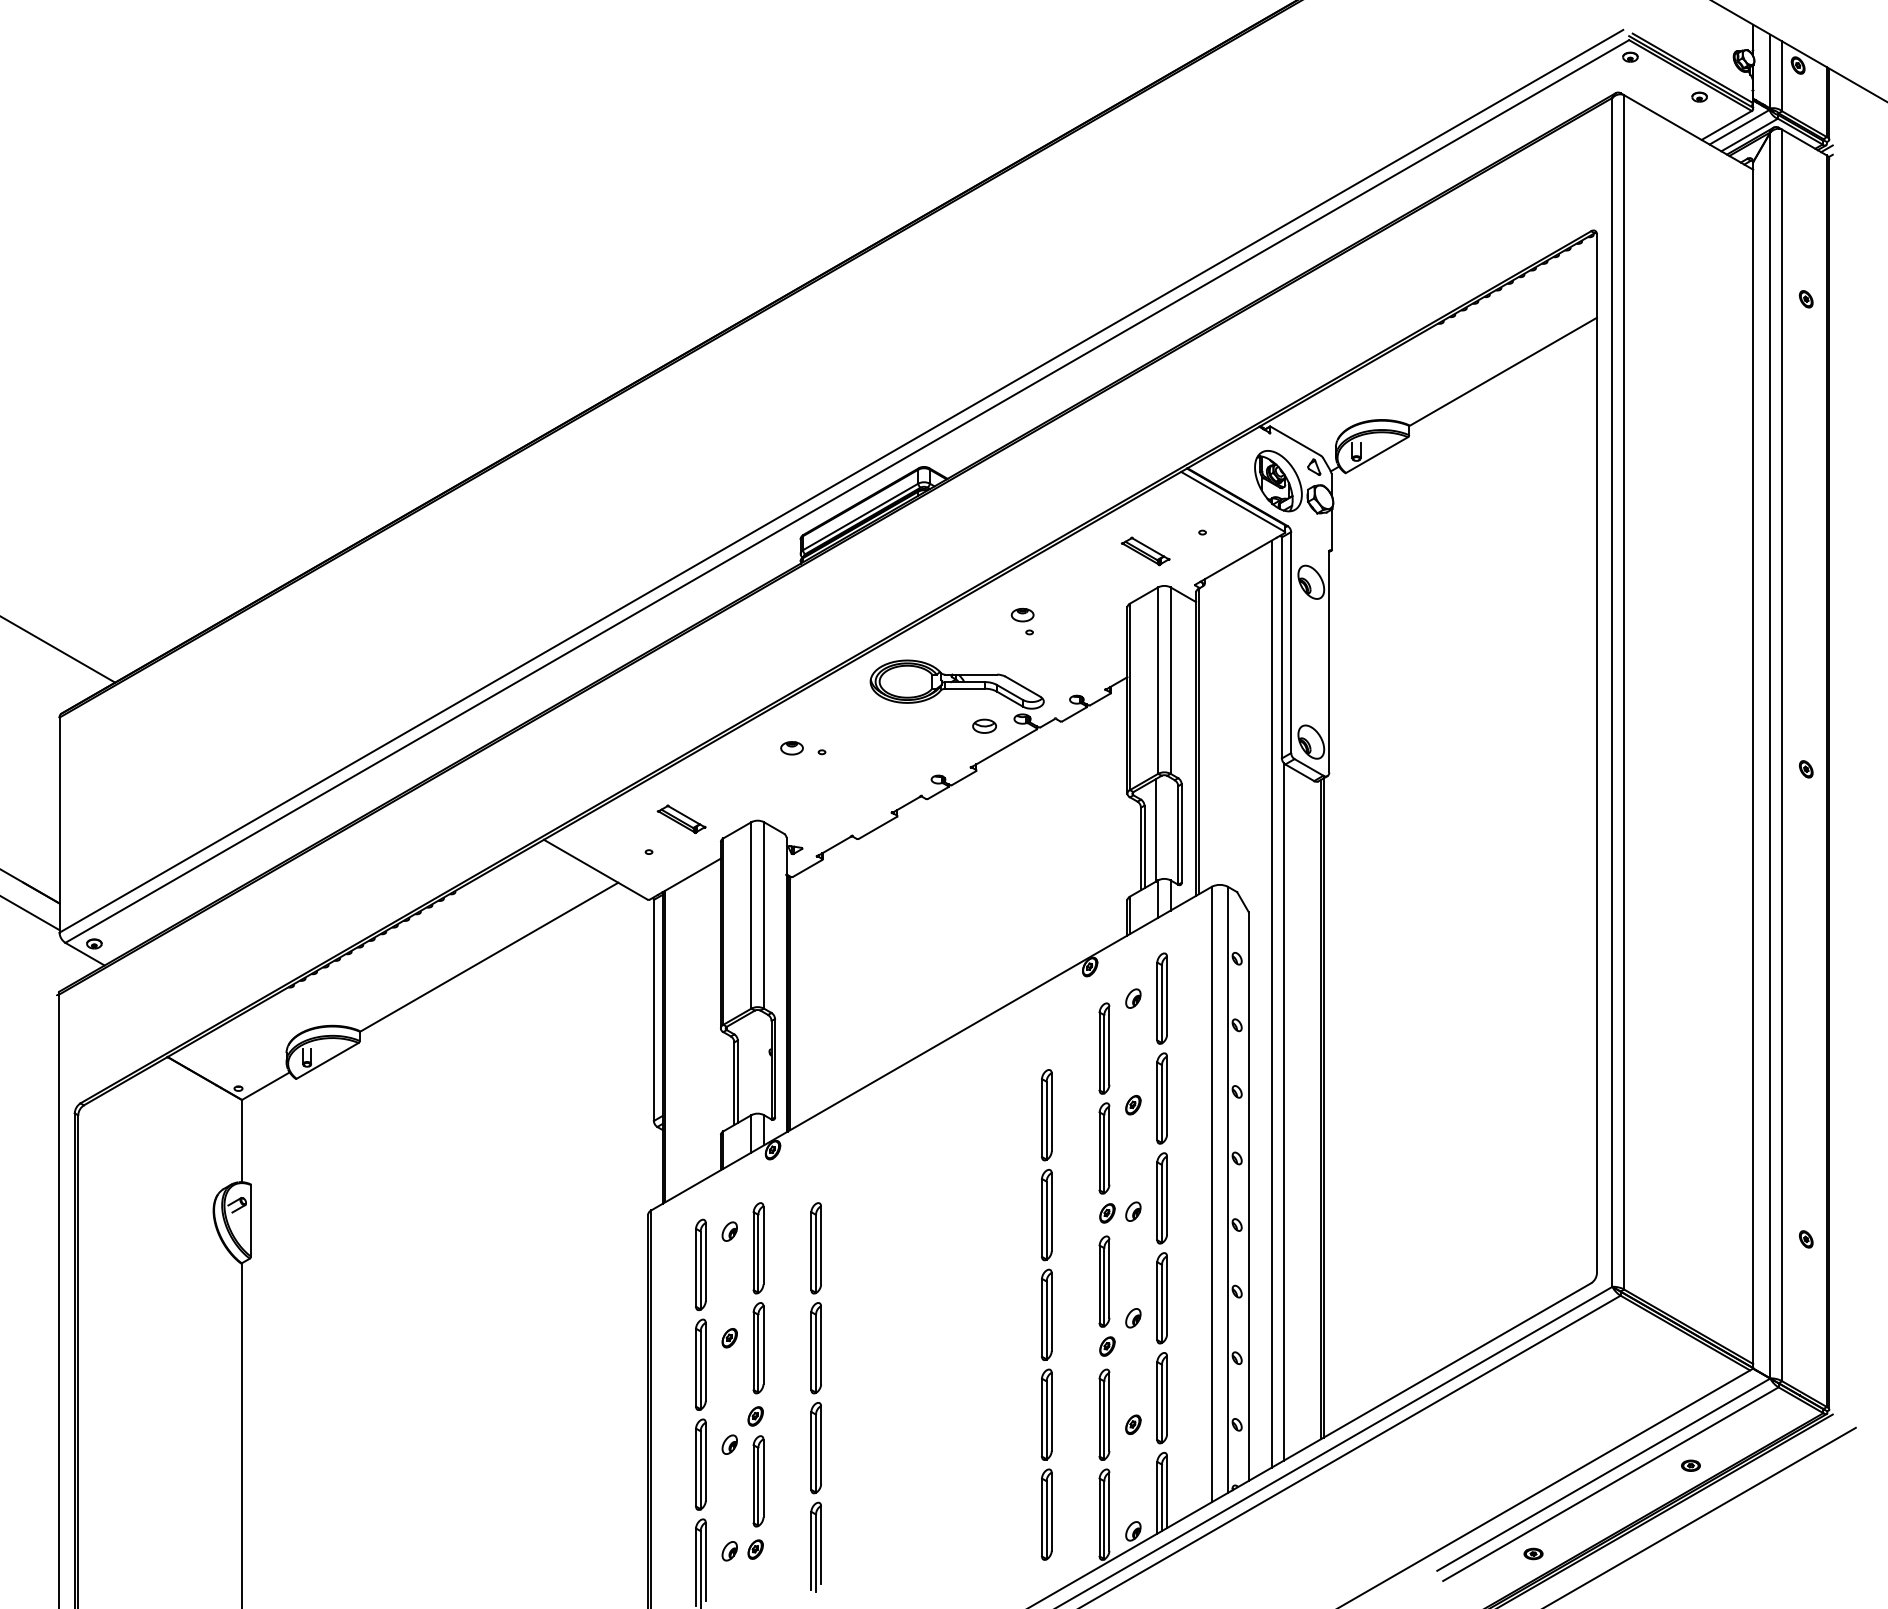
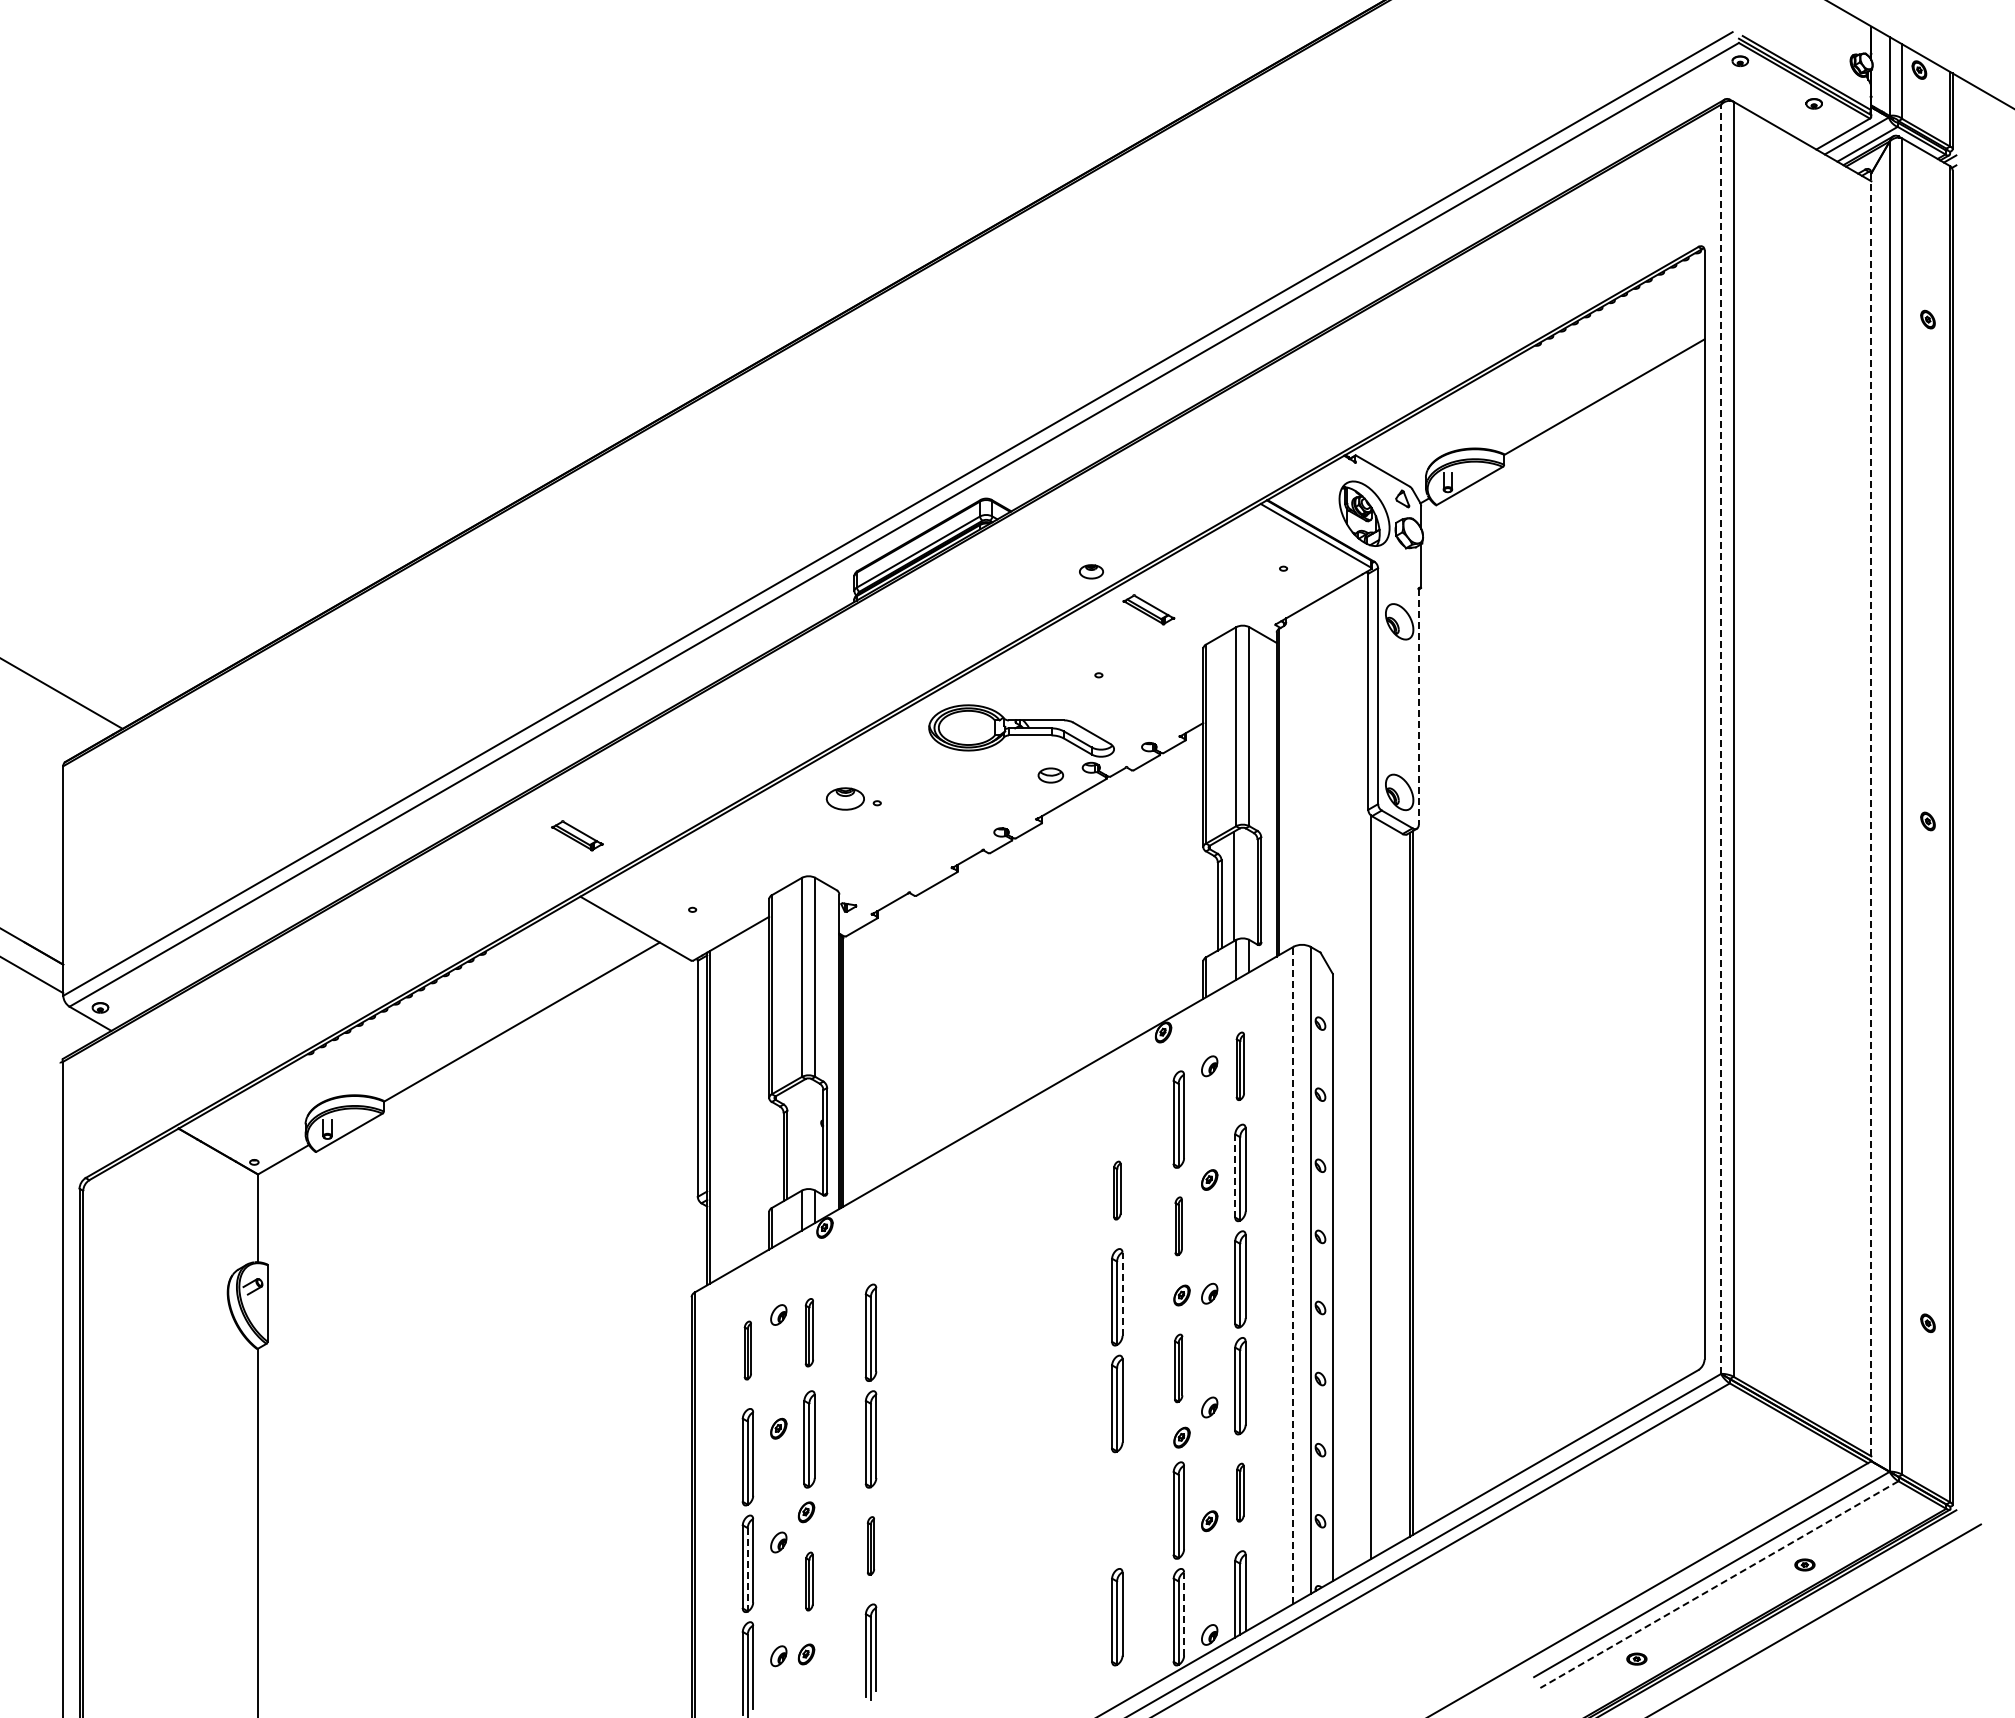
part: (1145, 551) -> (1148, 609), moved
part: (1022, 614) -> (1091, 571), moved
line: (1328, 662) -> (1418, 707), solid -> dashed
line: (1612, 692) -> (1721, 739), solid -> dashed
part: (791, 747) -> (844, 798), size x1.6
line: (1753, 765) -> (1871, 817), solid -> dashed
part: (681, 819) -> (577, 835), moved
part: (1162, 998) -> (1240, 1066), size x0.7
line: (1271, 1004) -> (1357, 1072), removed
line: (1157, 1100) -> (1235, 1175), solid -> dashed
part: (1047, 1115) -> (1117, 1190), size x0.6
part: (1104, 1148) -> (1178, 1226), size x0.6
line: (1211, 1194) -> (1293, 1275), solid -> dashed
line: (1051, 1212) -> (1122, 1294), solid -> dashed
part: (758, 1248) -> (809, 1332), size x0.7
part: (700, 1264) -> (747, 1350), size x0.6
part: (1104, 1281) -> (1178, 1368), size x0.7
part: (1162, 1397) -> (1240, 1492), size x0.6
part: (1047, 1414) -> (1117, 1510), removed
part: (815, 1447) -> (870, 1545), size x0.6
line: (700, 1470) -> (747, 1569), solid -> dashed
part: (758, 1481) -> (809, 1581), size x0.6
line: (1610, 1484) -> (1719, 1584), solid -> dashed
line: (1109, 1512) -> (1184, 1614), solid -> dashed

